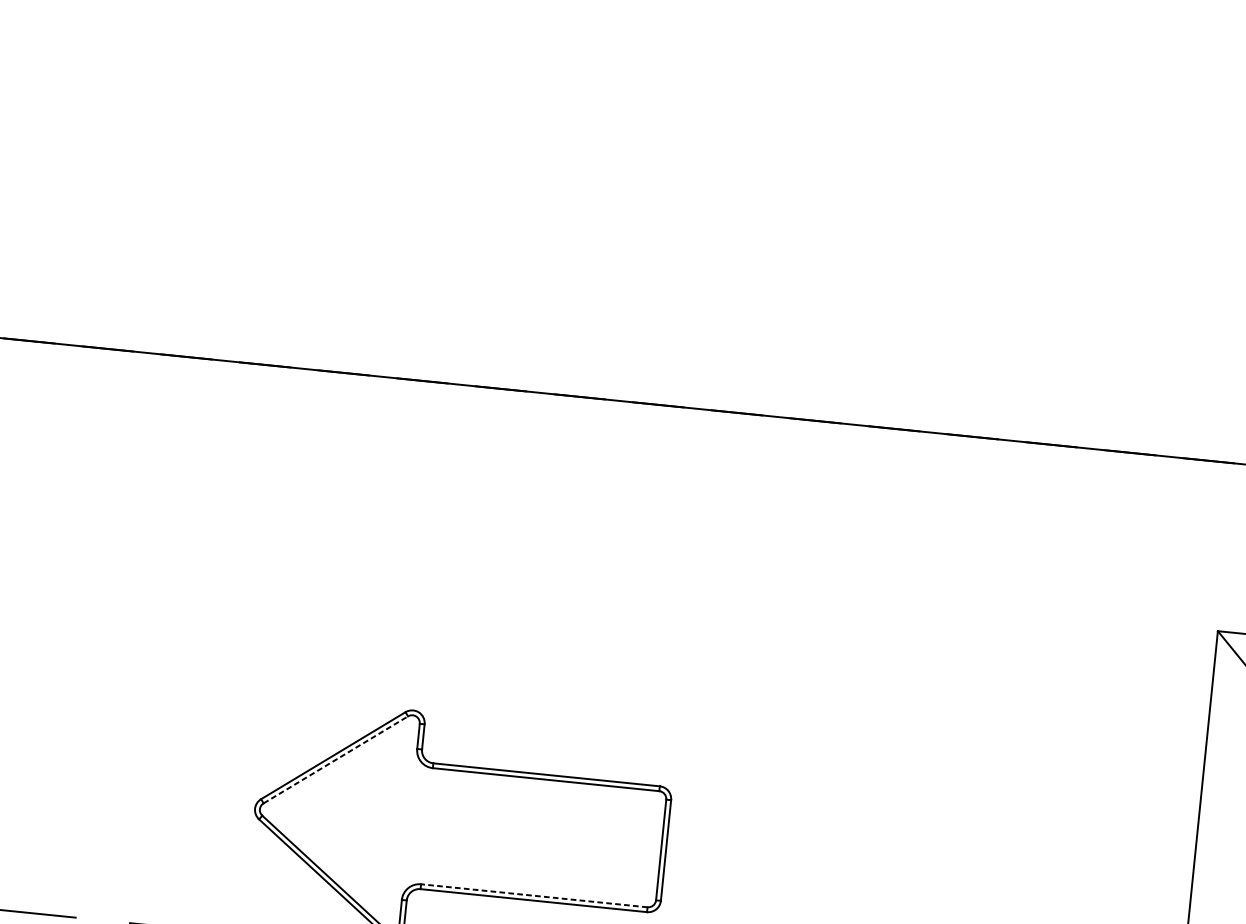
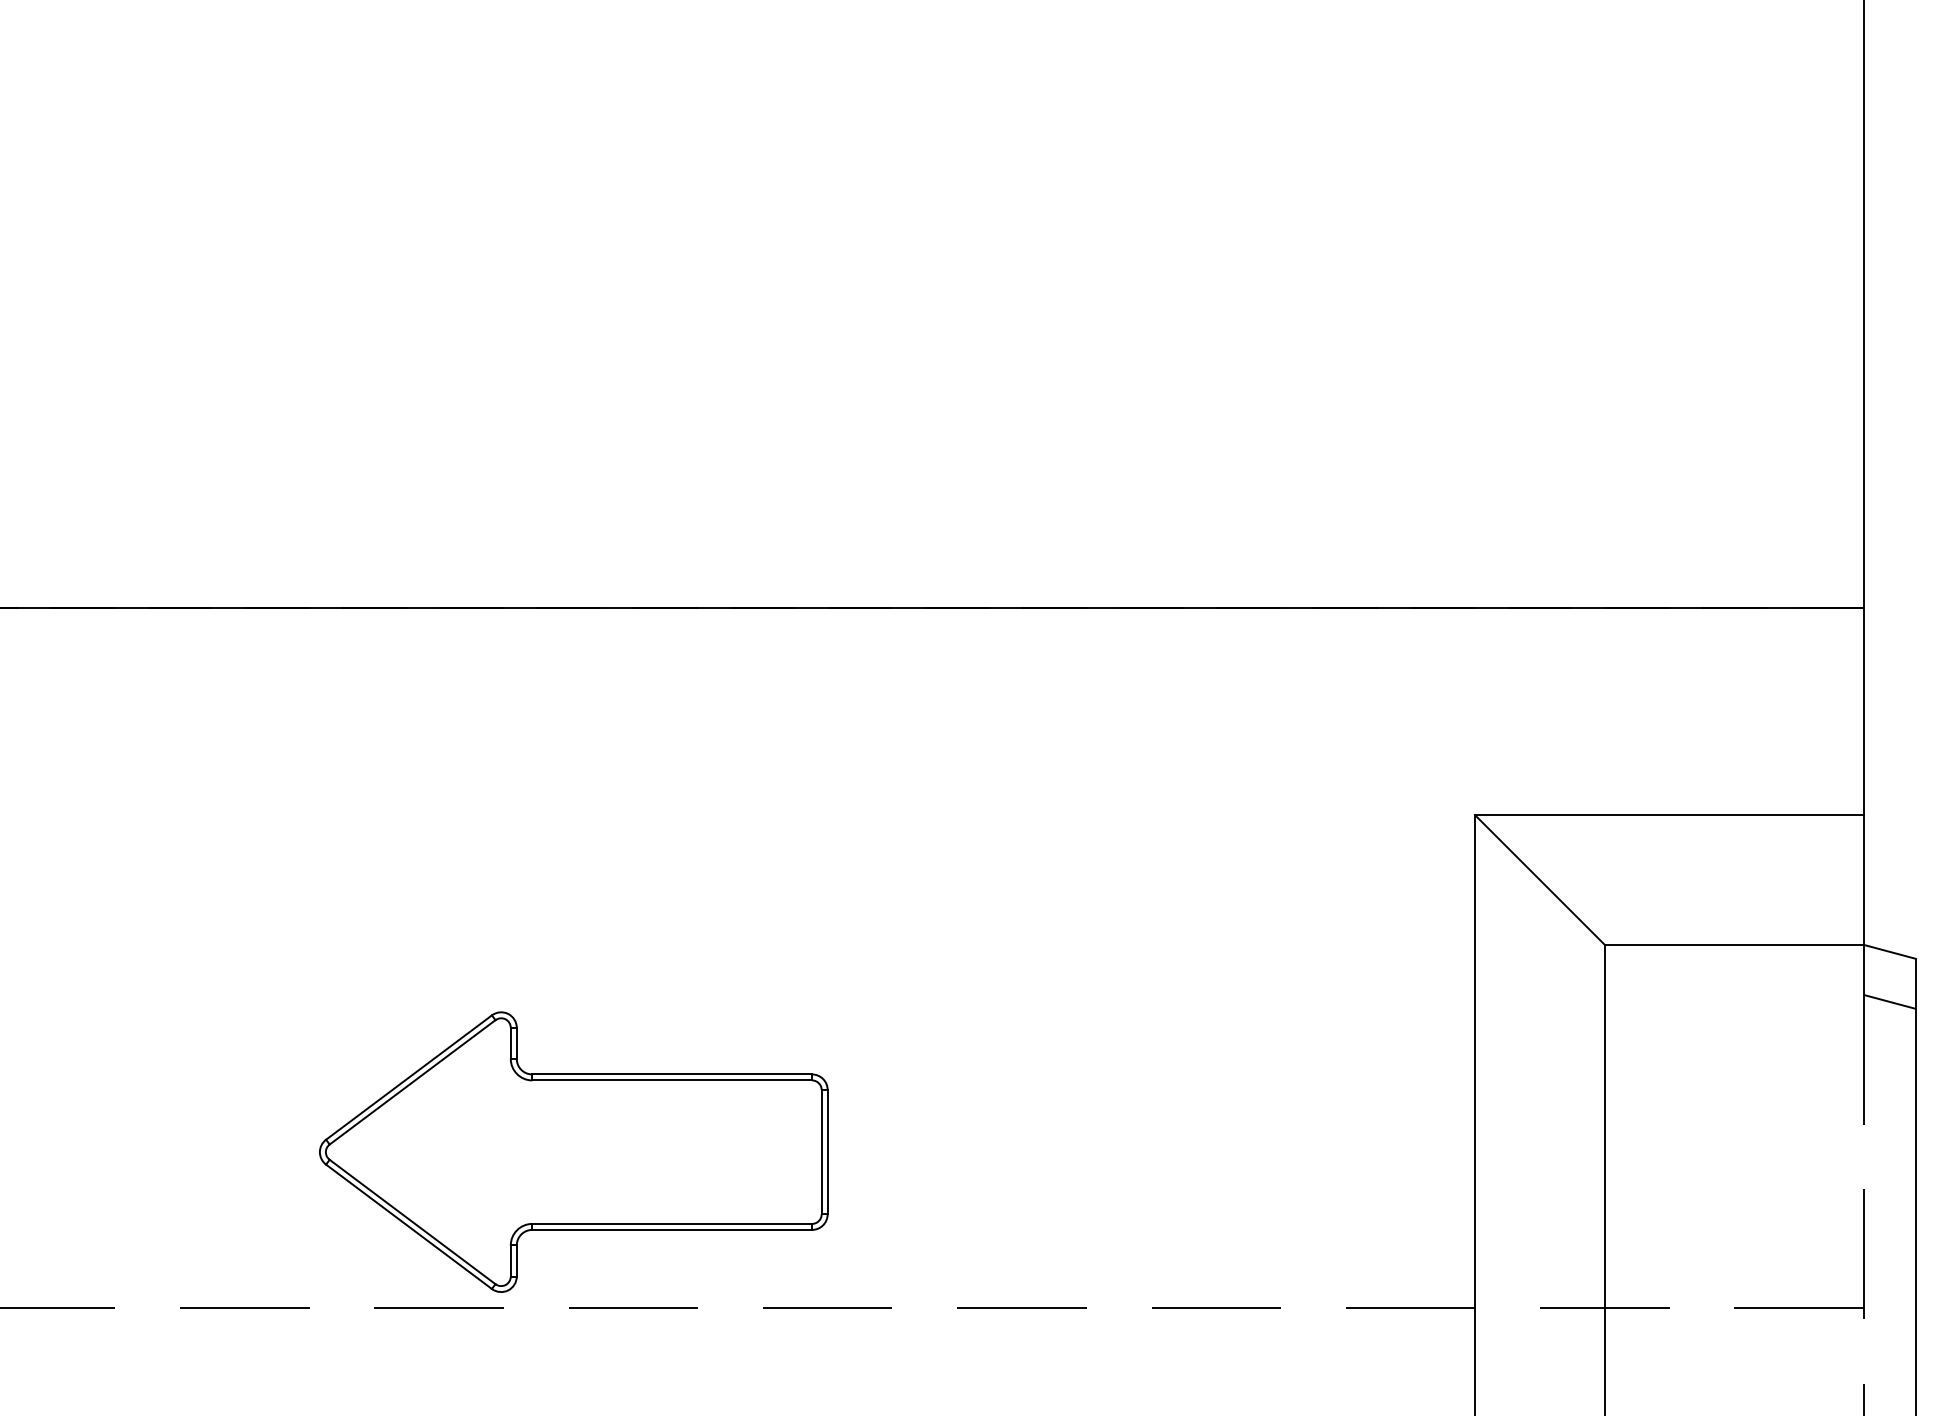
line: (335, 759) -> (412, 1082), dashed -> solid
line: (534, 895) -> (672, 1223), dashed -> solid

